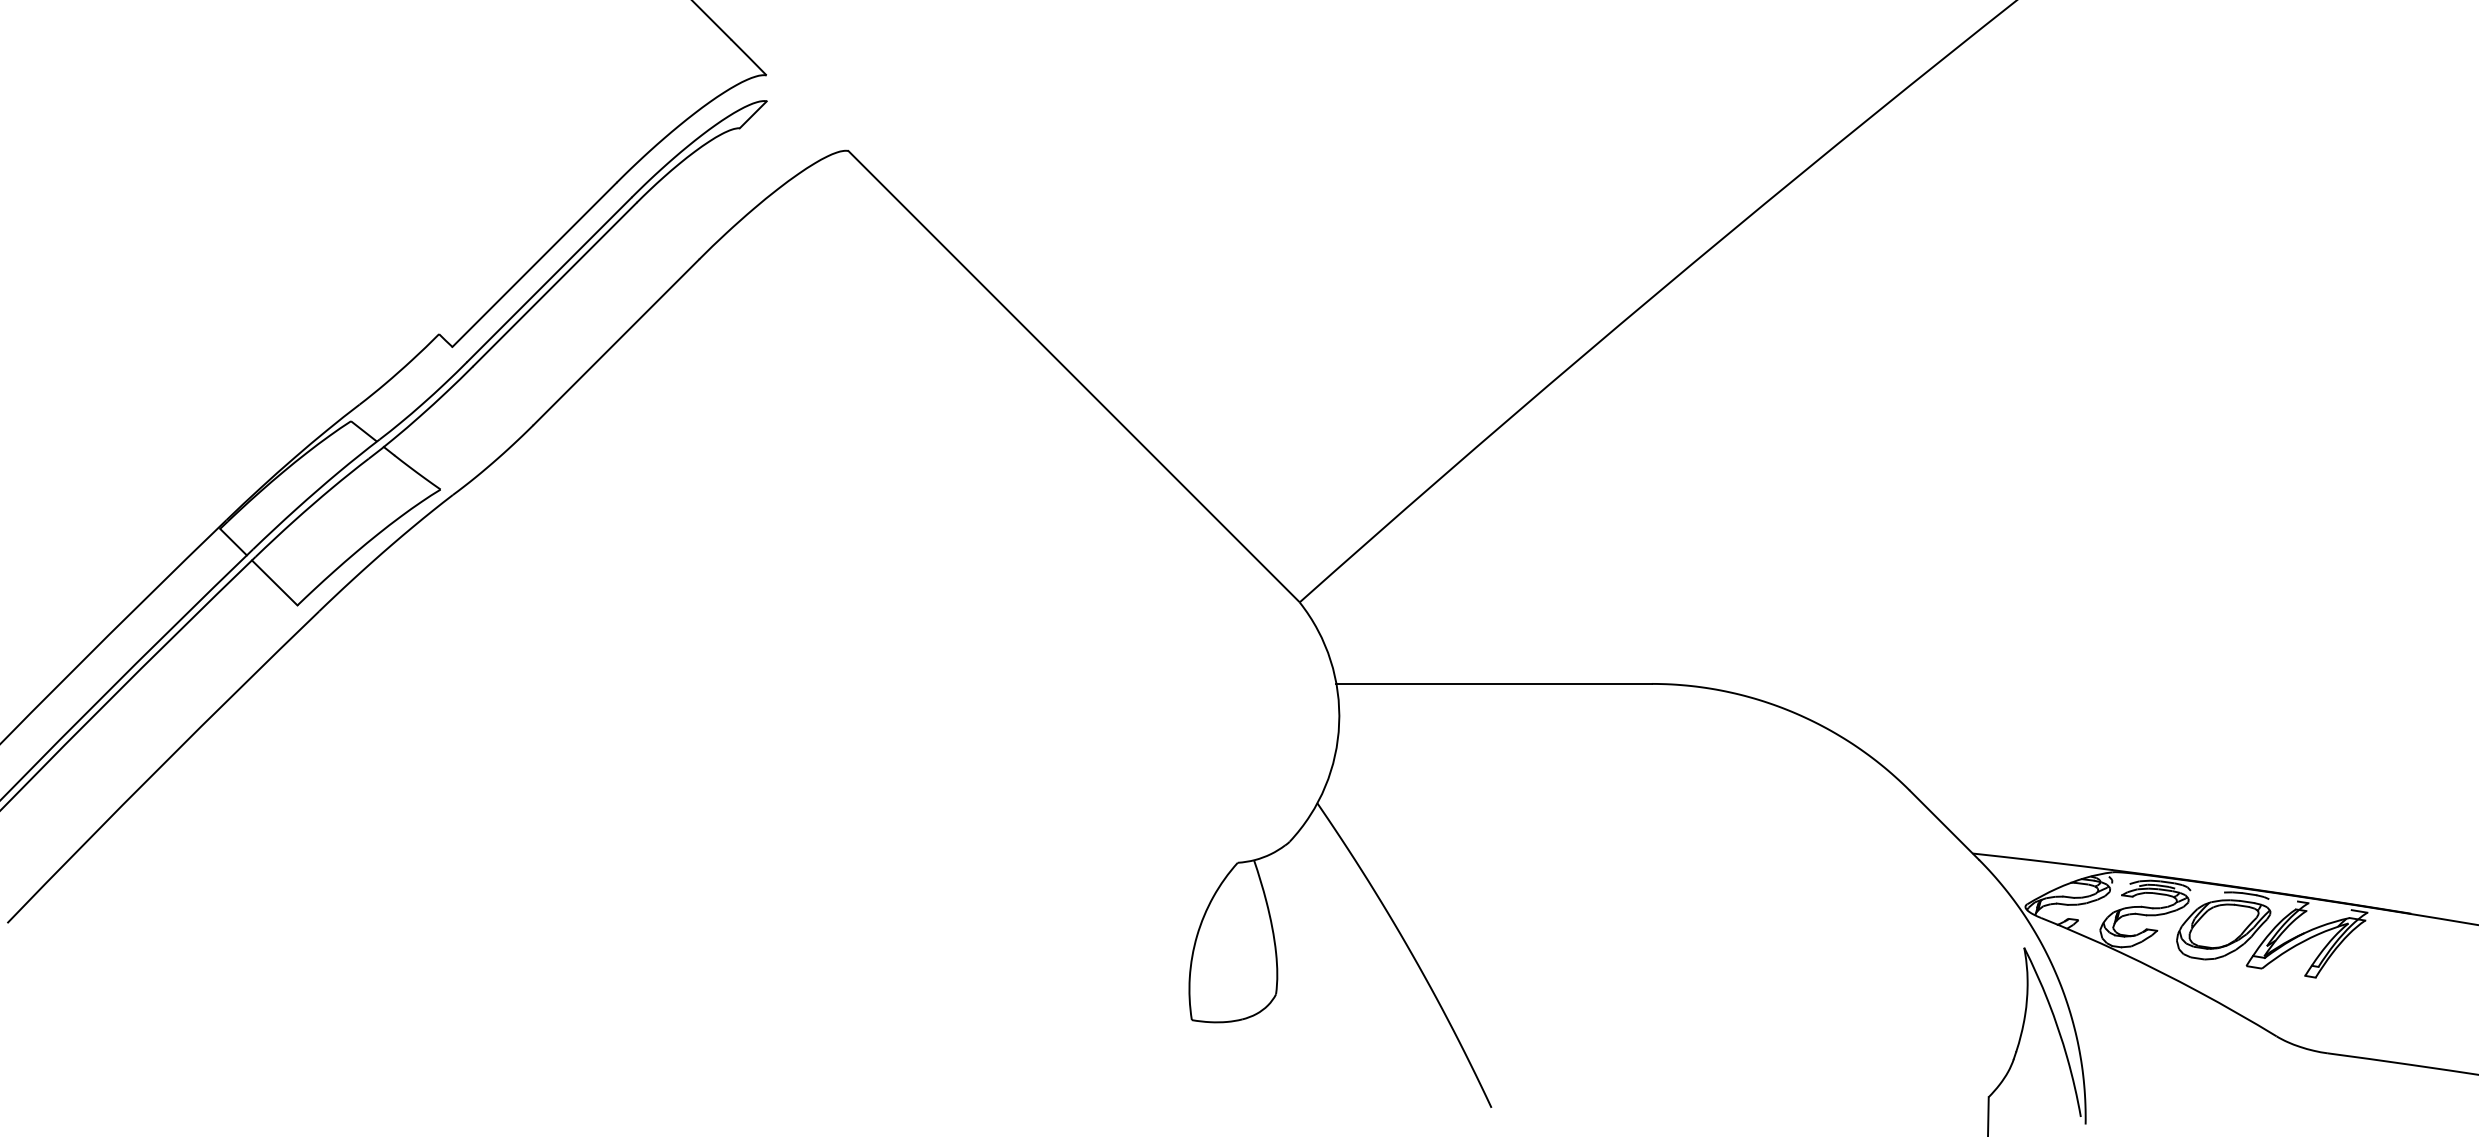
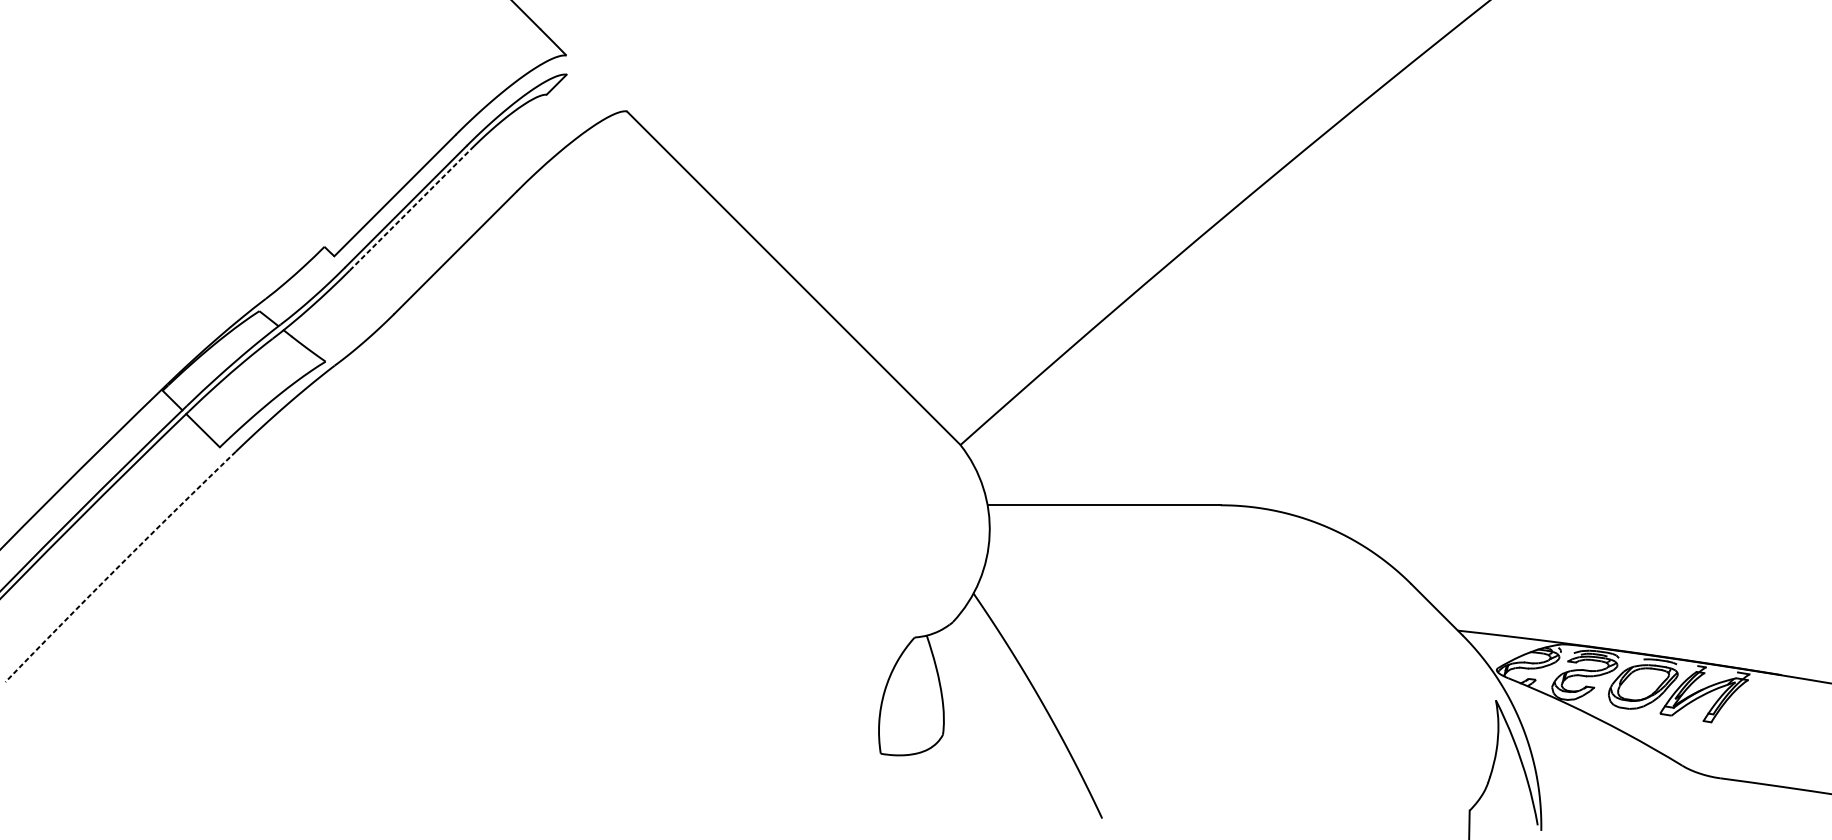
line: (554, 284) -> (409, 210), solid -> dashed
arc: (161, 765) -> (119, 565), solid -> dashed

